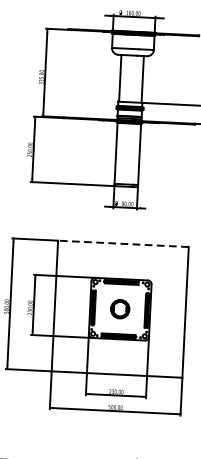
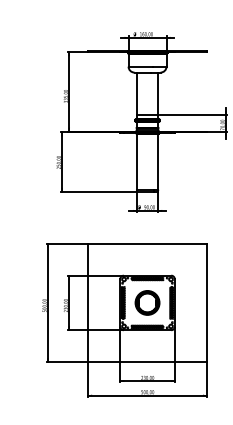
line: (123, 243) -> (147, 243), dashed -> solid
part: (120, 308) -> (147, 302), size x1.43

